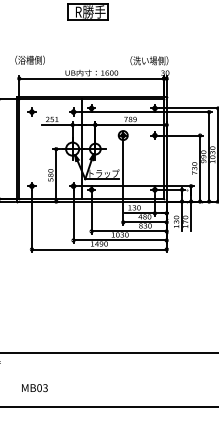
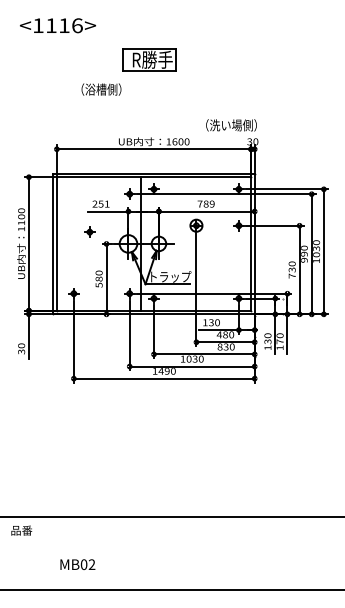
text: (30, 60) -> (101, 89), moved
part: (31, 111) -> (89, 231), moved
text: (45, 388) -> (91, 565), MB03 -> MB02

